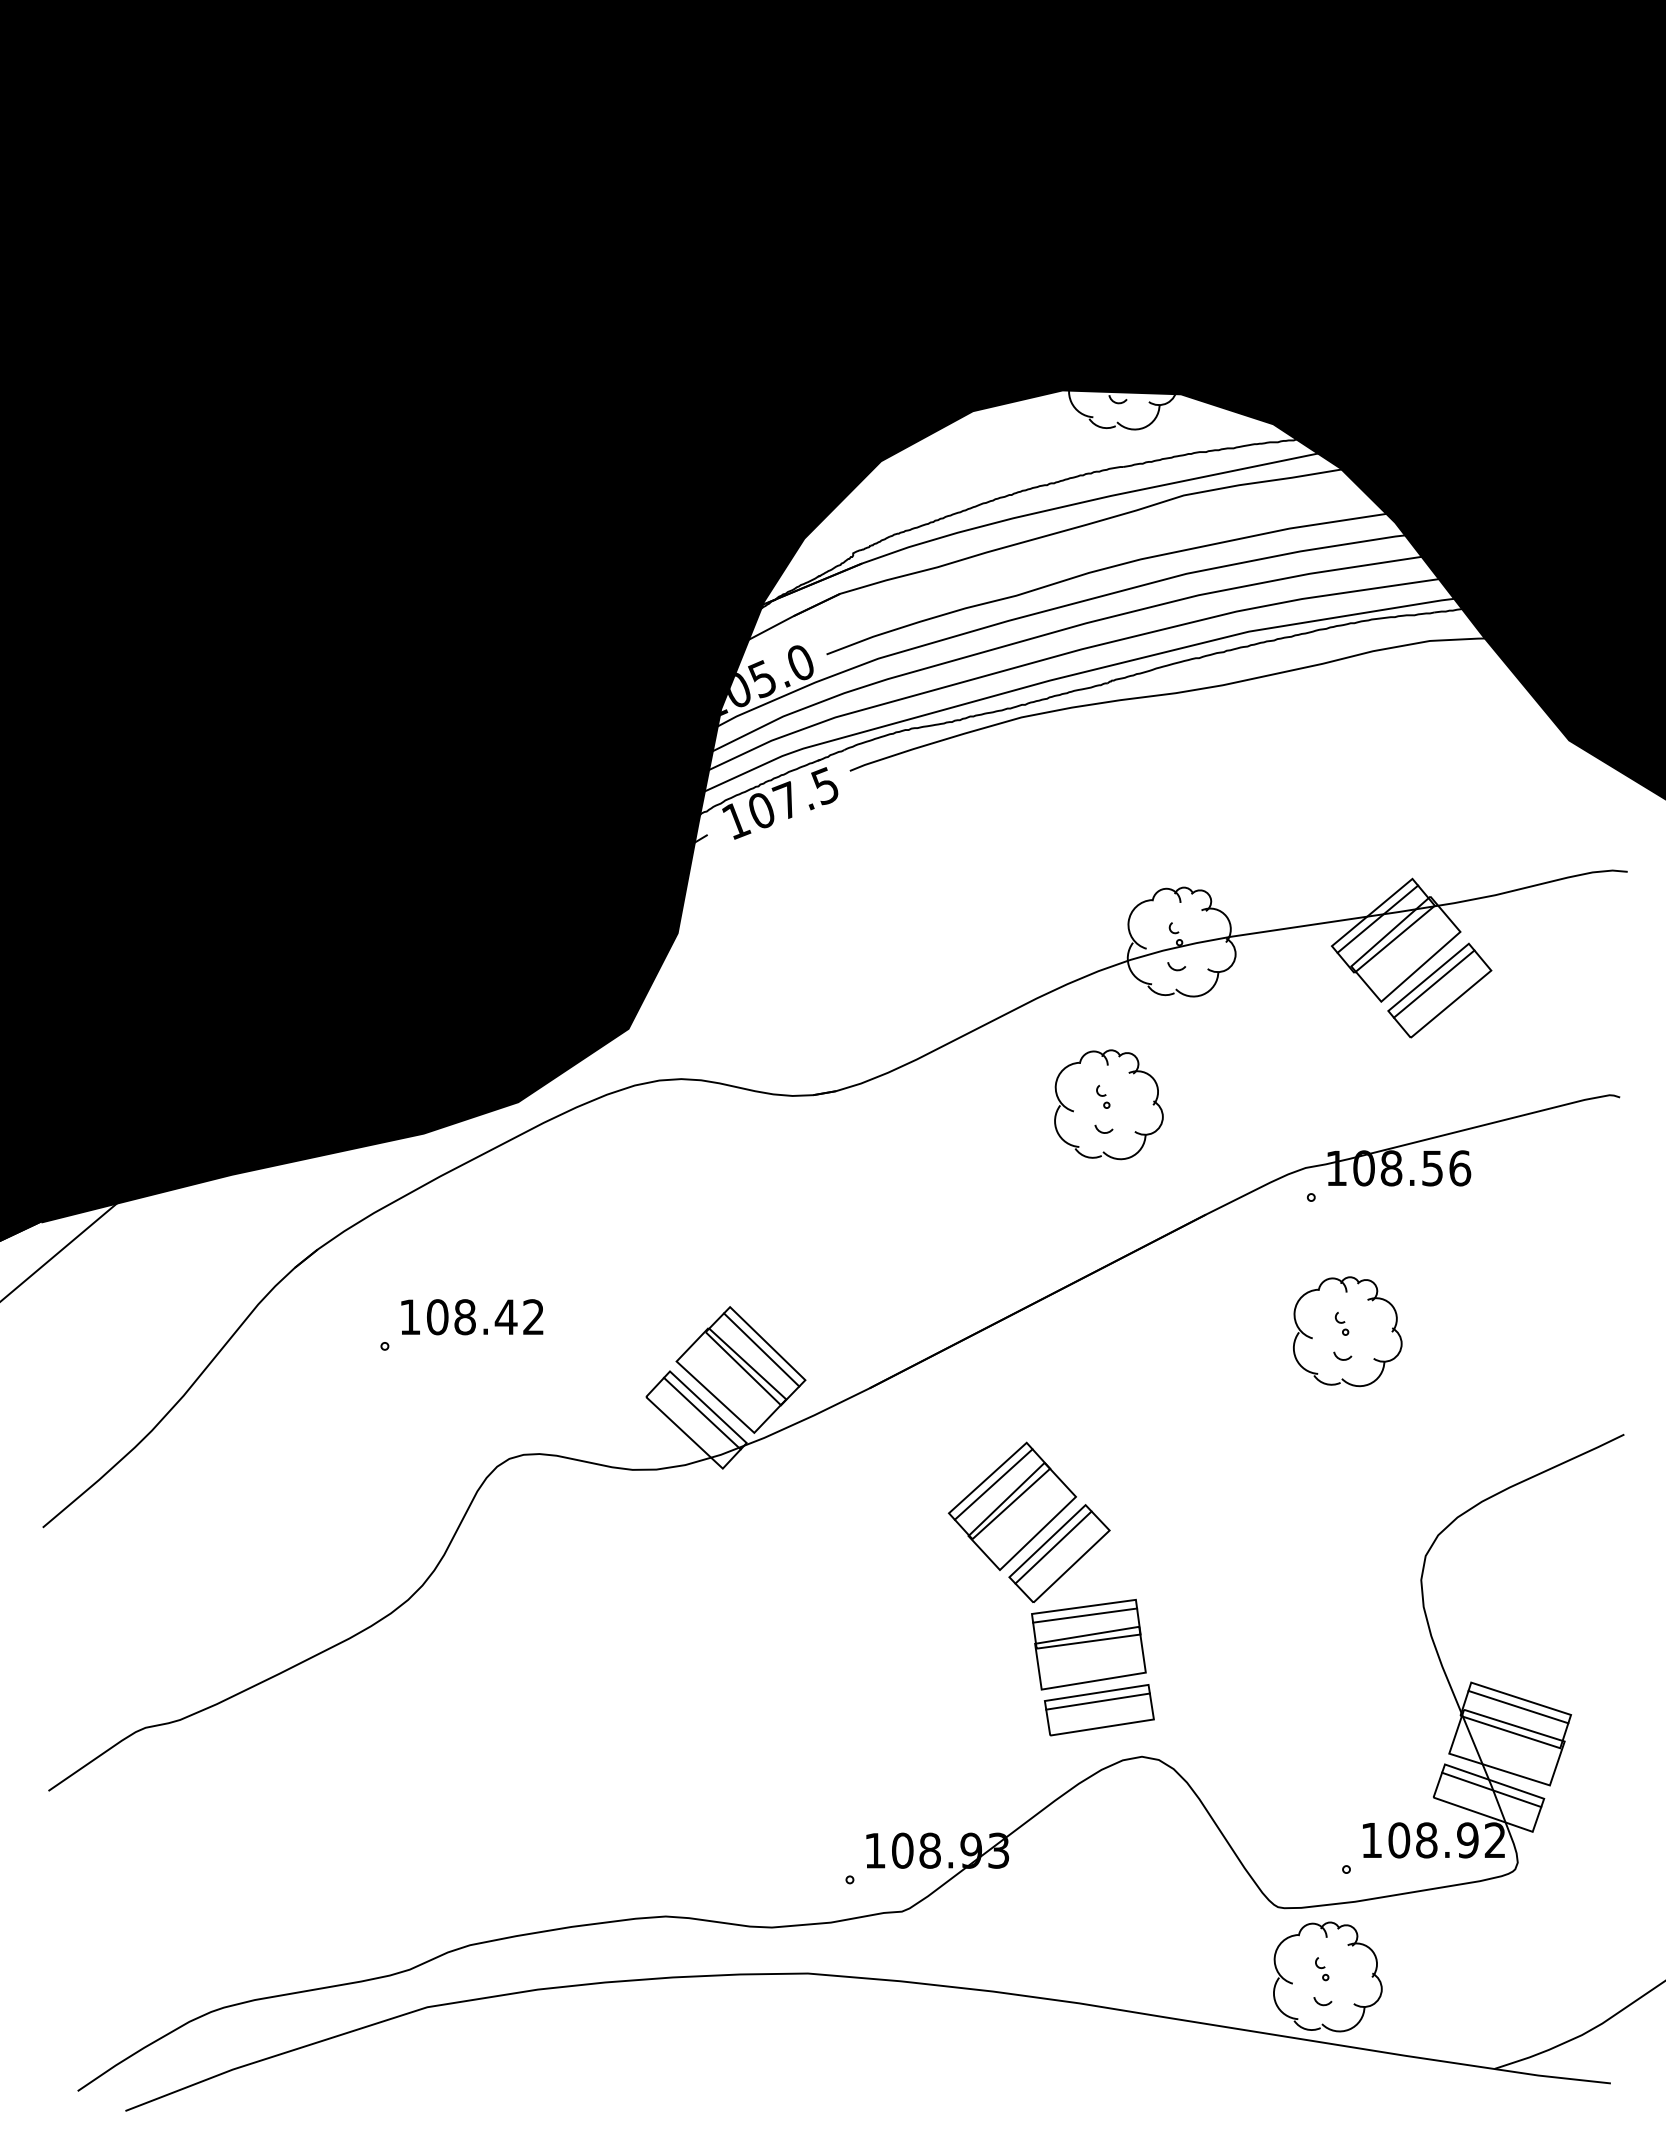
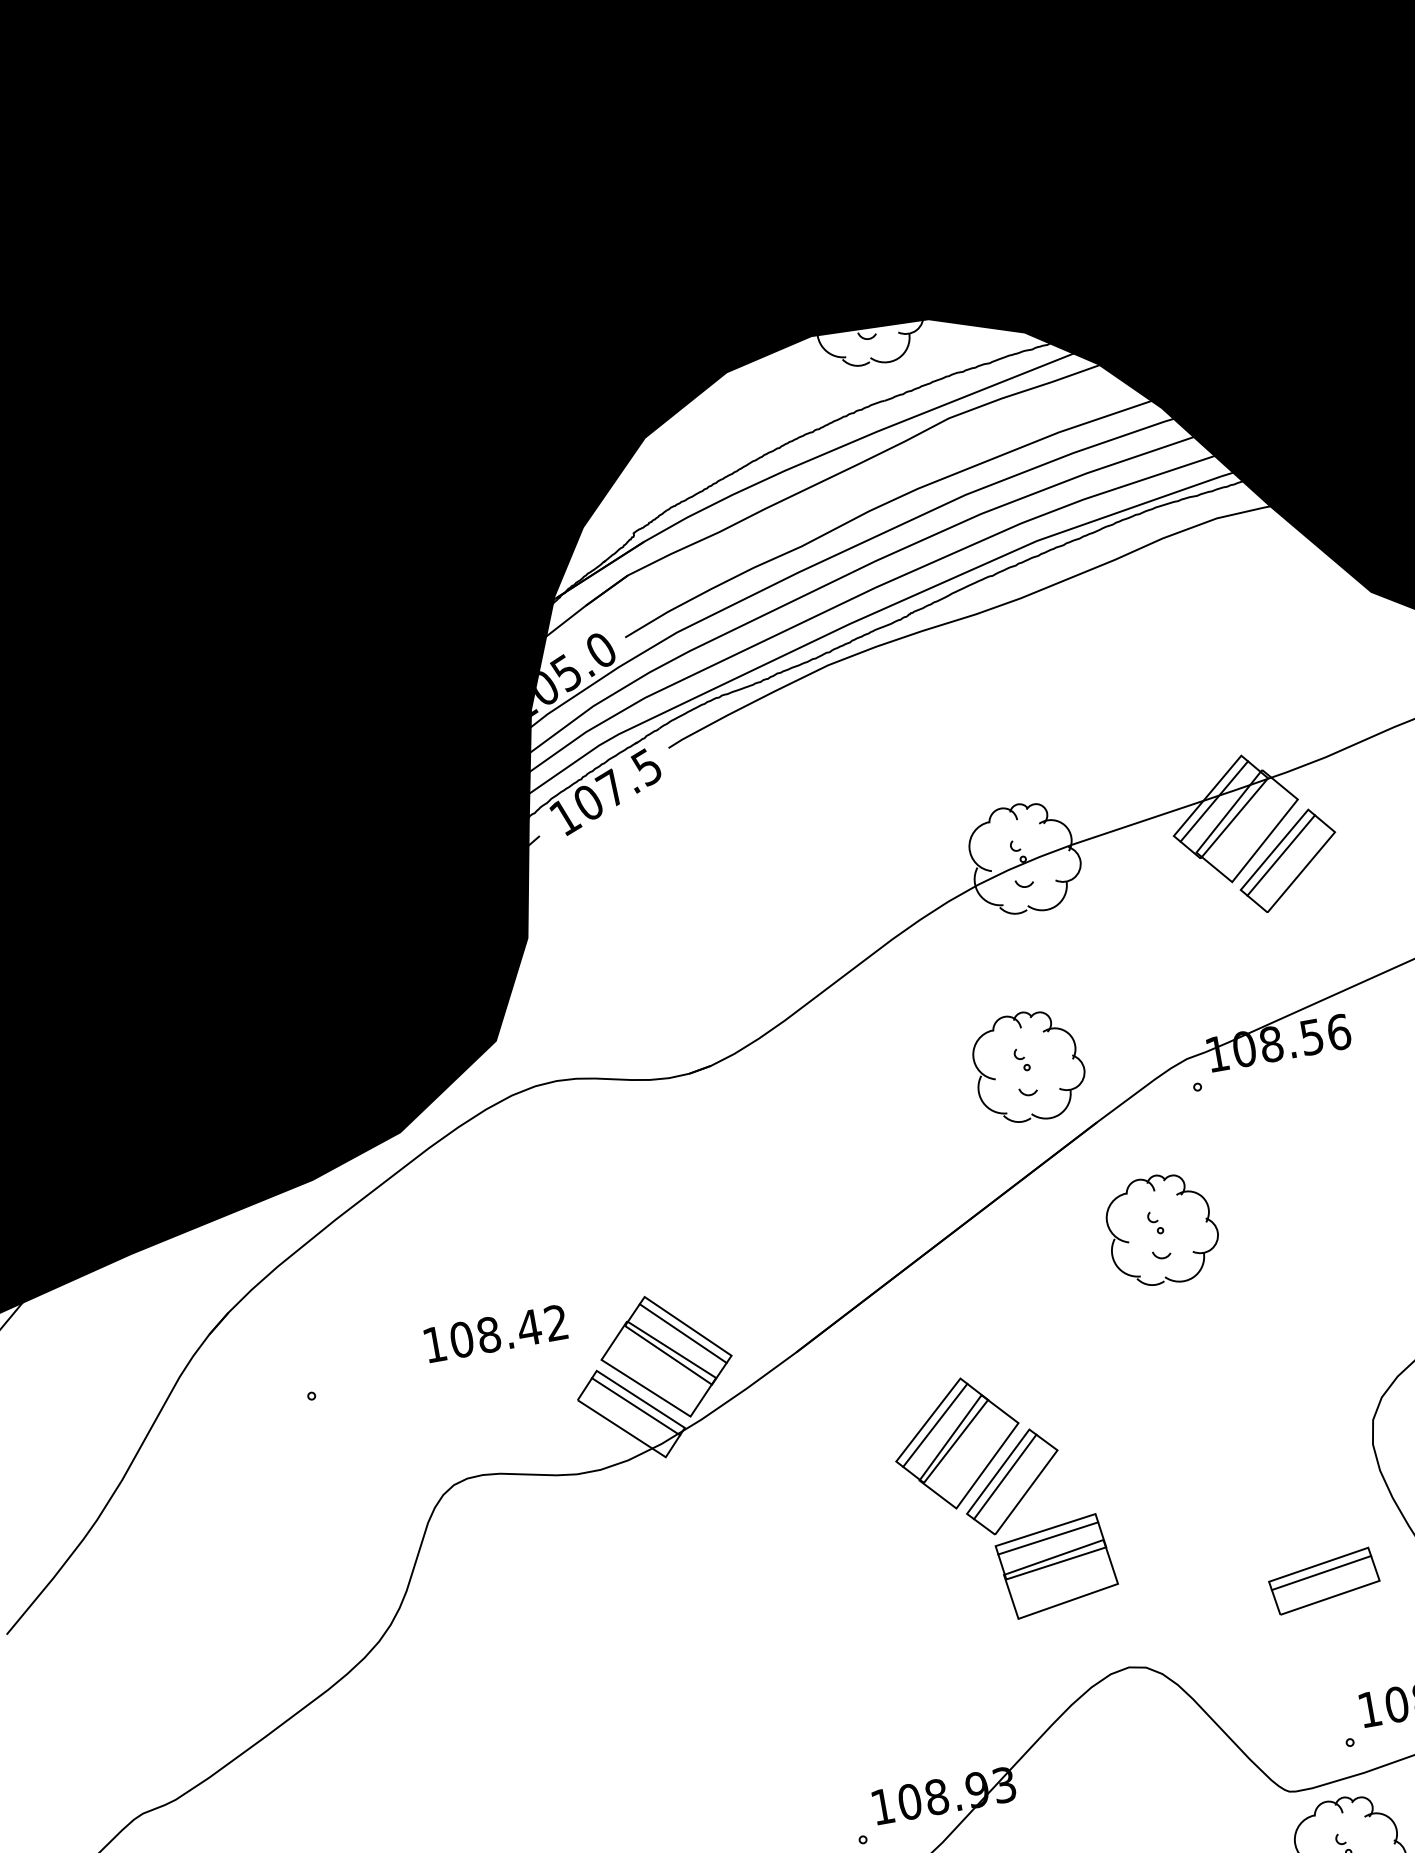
part: (1108, 1104) -> (1028, 1066), moved
text: (472, 1317) -> (496, 1333), moved
part: (1347, 1331) -> (1162, 1229), moved
part: (1099, 1710) -> (1324, 1581), moved

